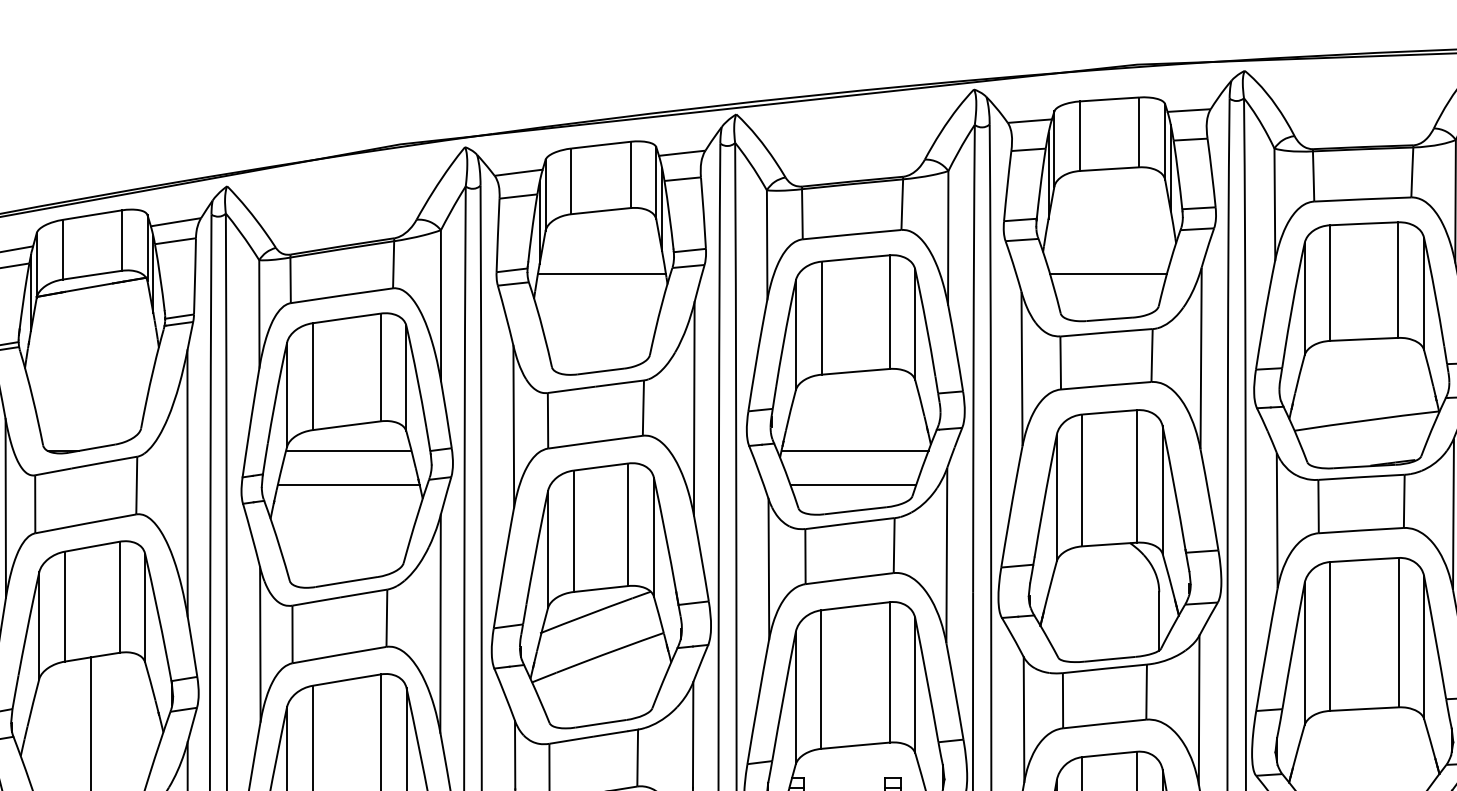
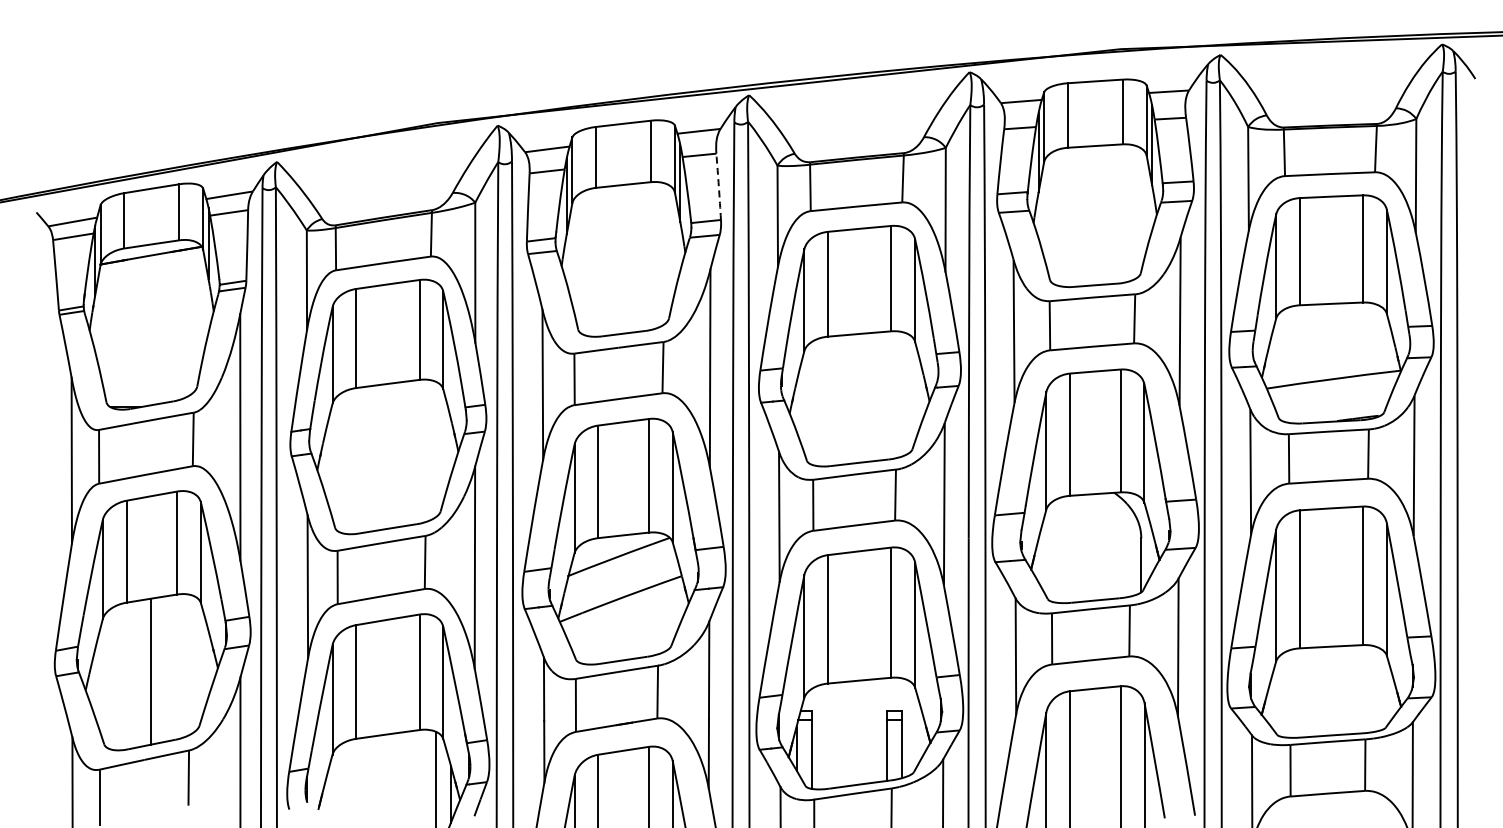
arc: (703, 212) -> (718, 186), solid -> dashed
line: (601, 274) -> (624, 243), removed
line: (1108, 274) -> (1094, 243), removed
line: (348, 451) -> (389, 407), removed
line: (855, 451) -> (859, 407), removed
line: (348, 485) -> (389, 439), removed
line: (853, 485) -> (857, 439), removed

